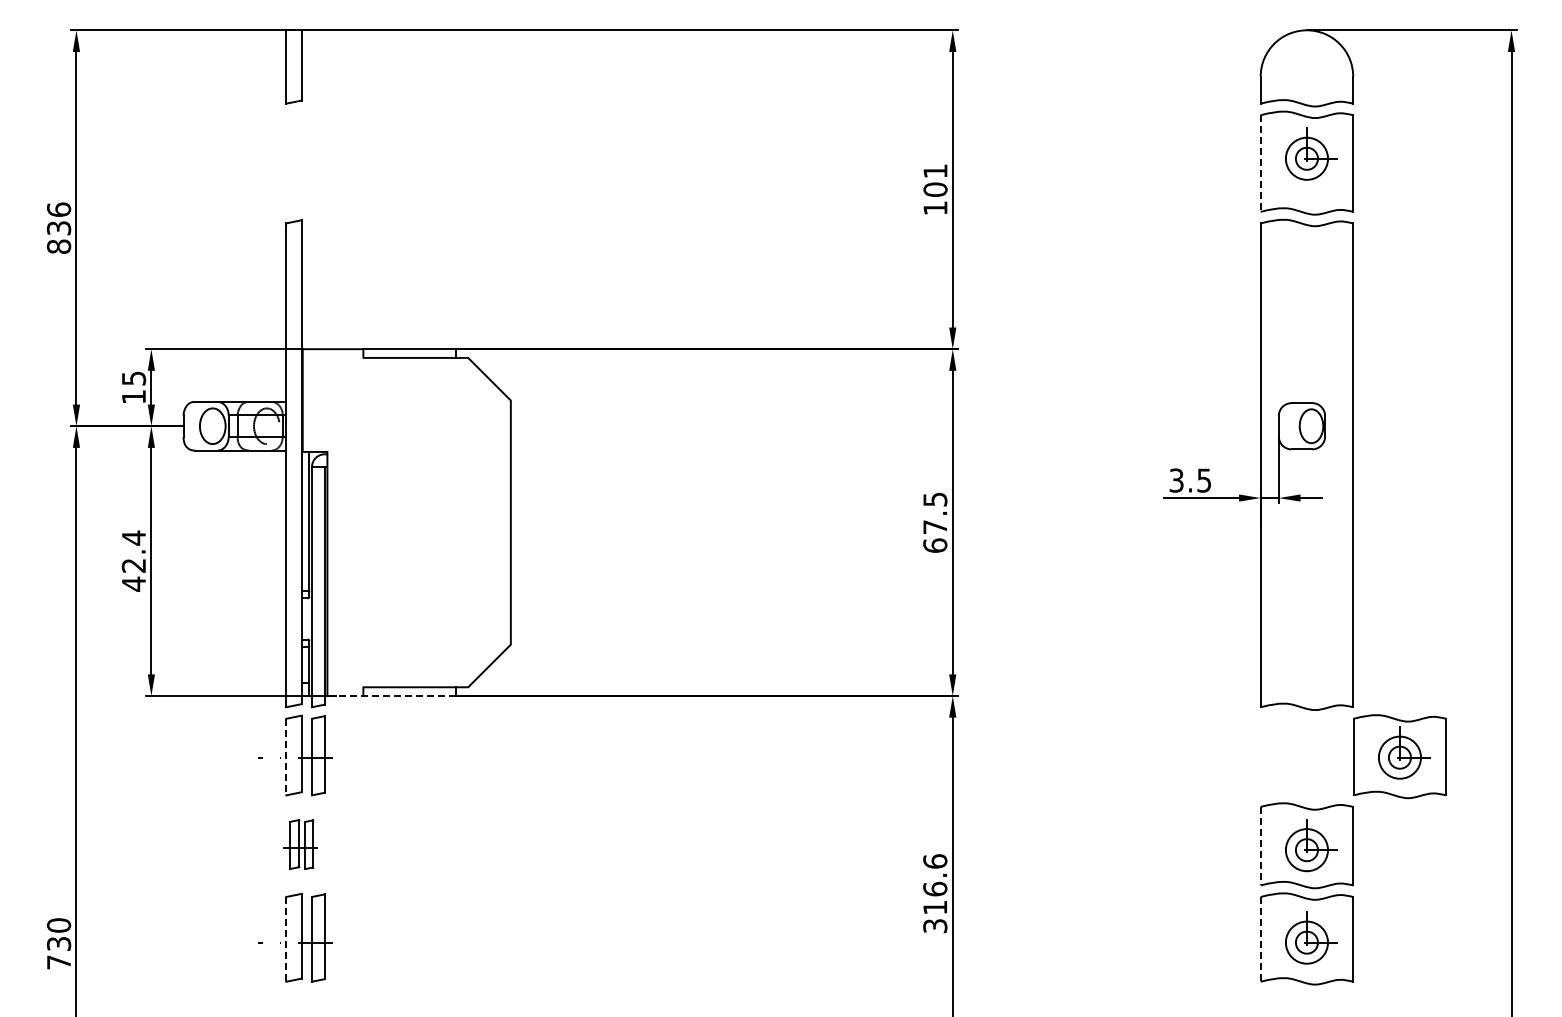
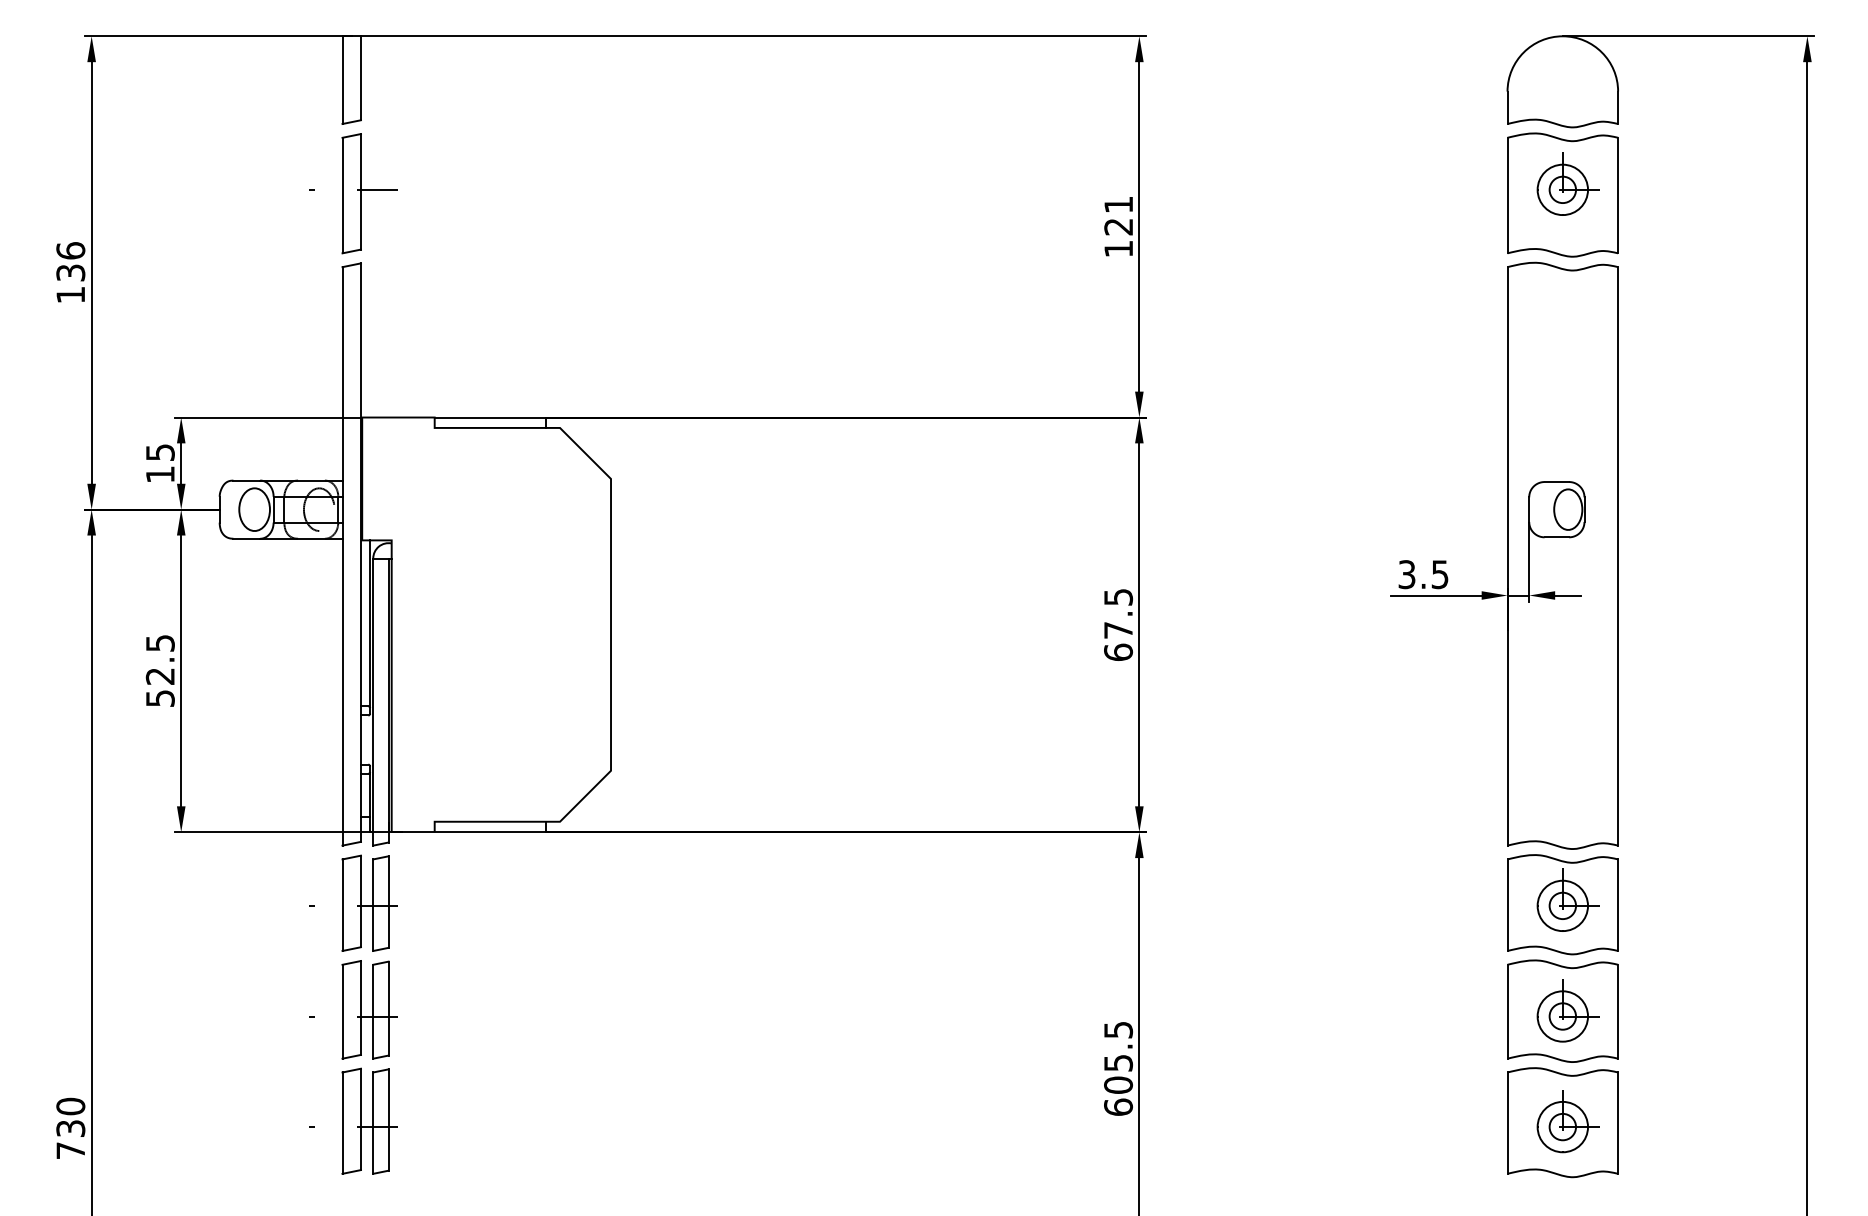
part: (295, 161) -> (353, 193), added
line: (1260, 164) -> (1507, 196), dashed -> solid
text: (935, 189) -> (1118, 226), 101 -> 121
text: (58, 246) -> (70, 294), 836 -> 136
text: (134, 560) -> (161, 670), 42.4 -> 52.5
line: (391, 696) -> (468, 832), dashed -> solid
part: (1399, 756) -> (1562, 904), moved
line: (286, 757) -> (342, 905), dashed -> solid
part: (295, 844) -> (353, 1009), size x1.67
line: (1260, 846) -> (1507, 1012), dashed -> solid
text: (935, 893) -> (1118, 1068), 316.6 -> 605.5
line: (286, 939) -> (342, 1123), dashed -> solid
line: (1260, 939) -> (1507, 1123), dashed -> solid

